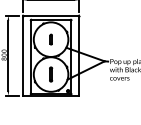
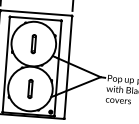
part: (51, 39) -> (34, 43), size x1.43

